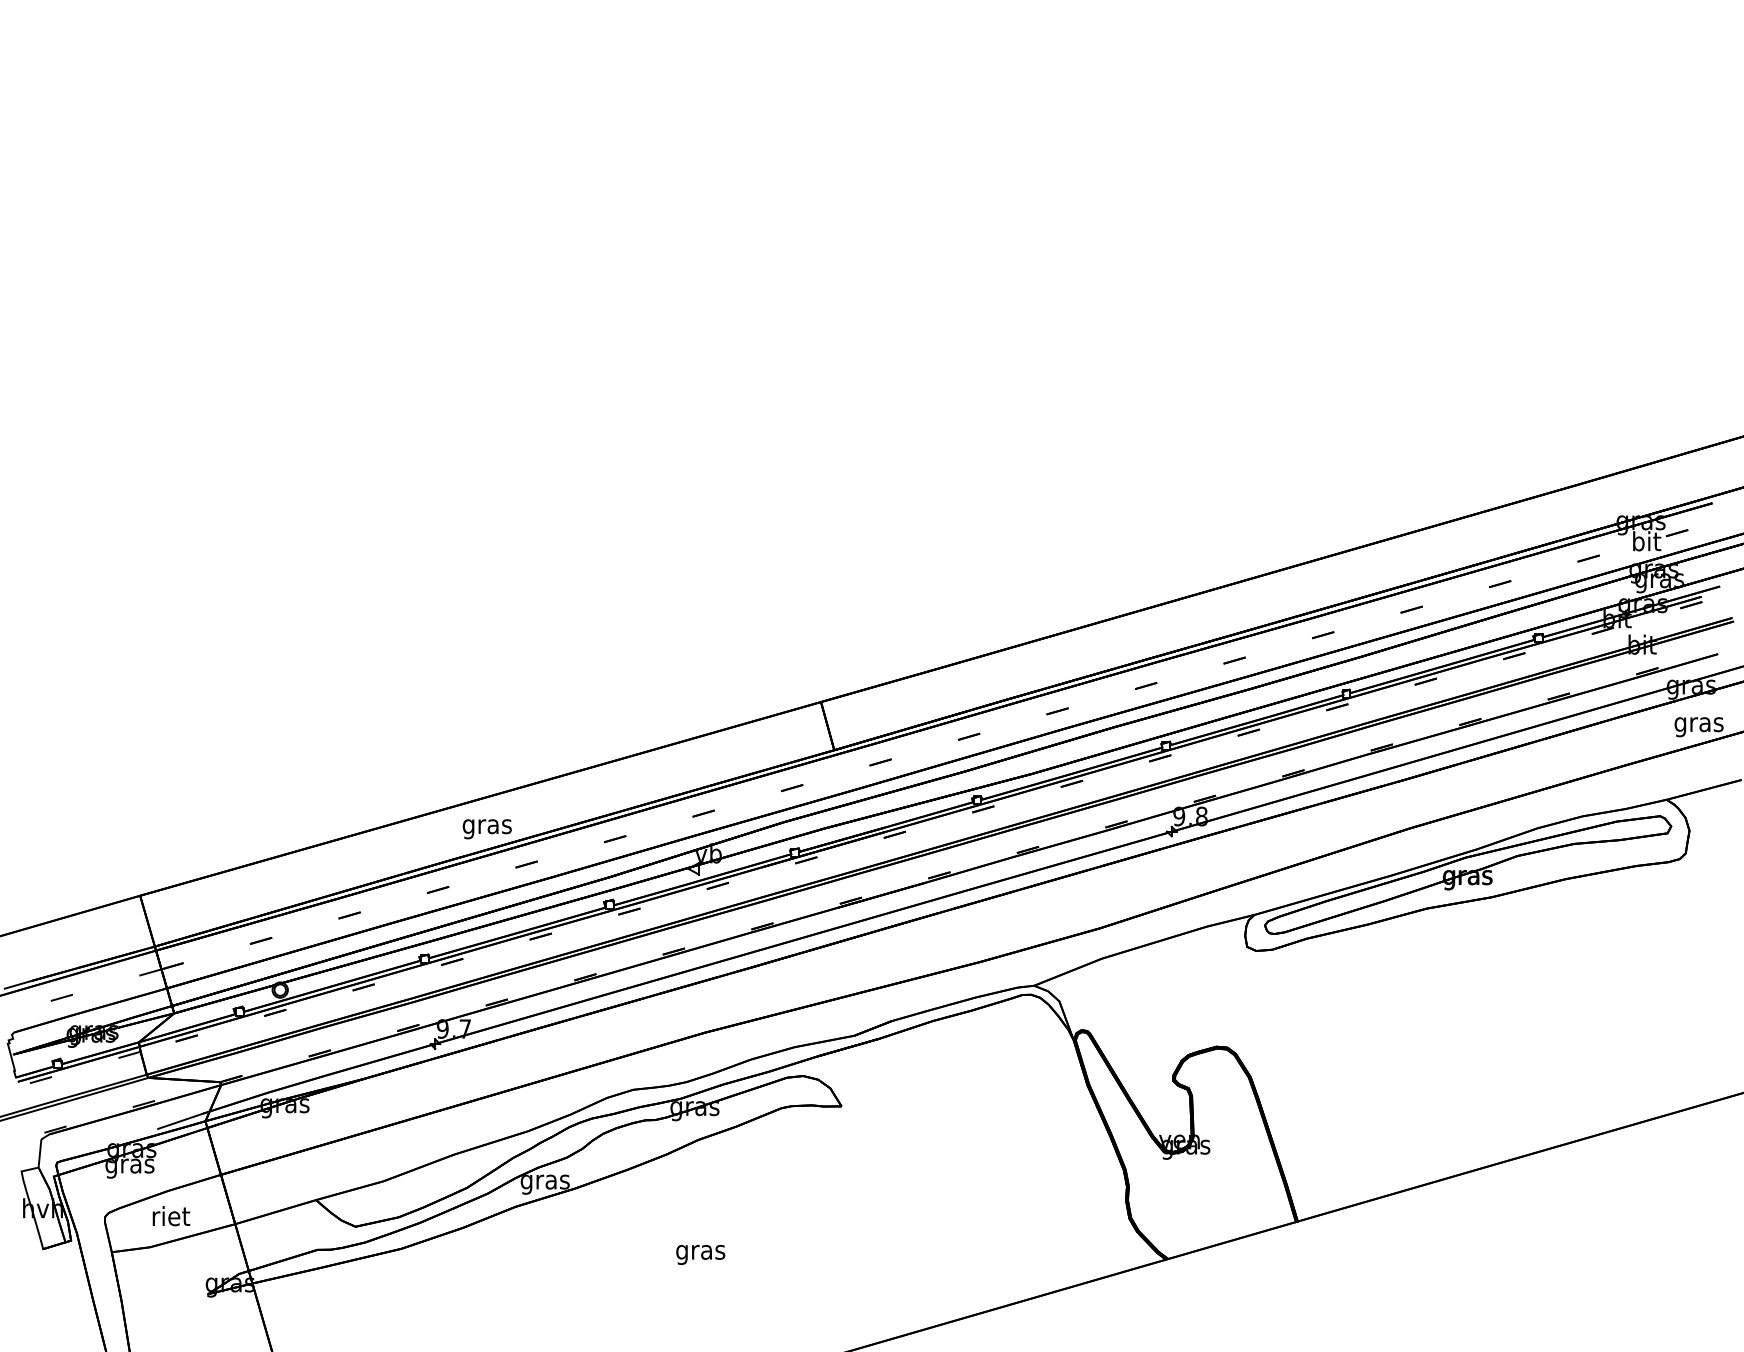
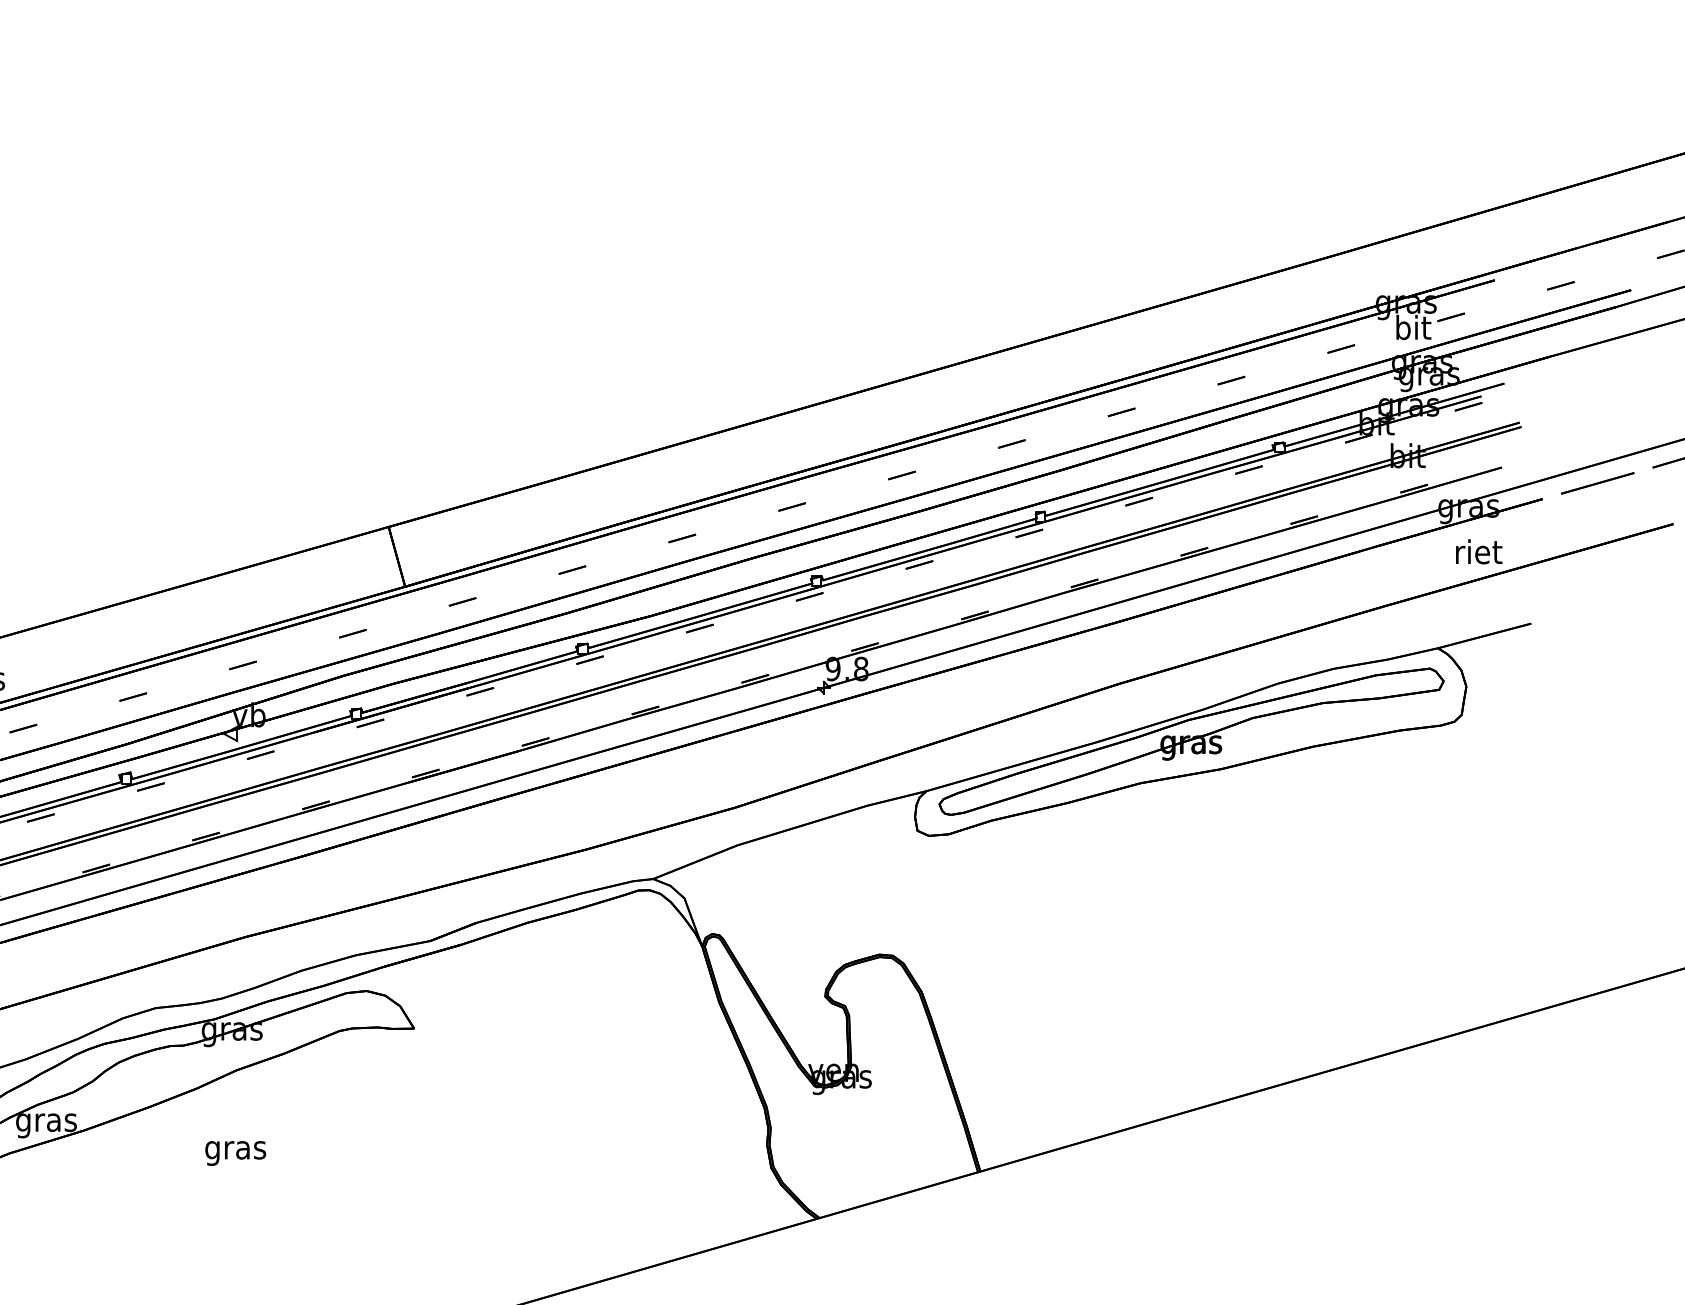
text: (1698, 724) -> (1477, 554), gras -> riet
text: (700, 1254) -> (235, 1152), moved

